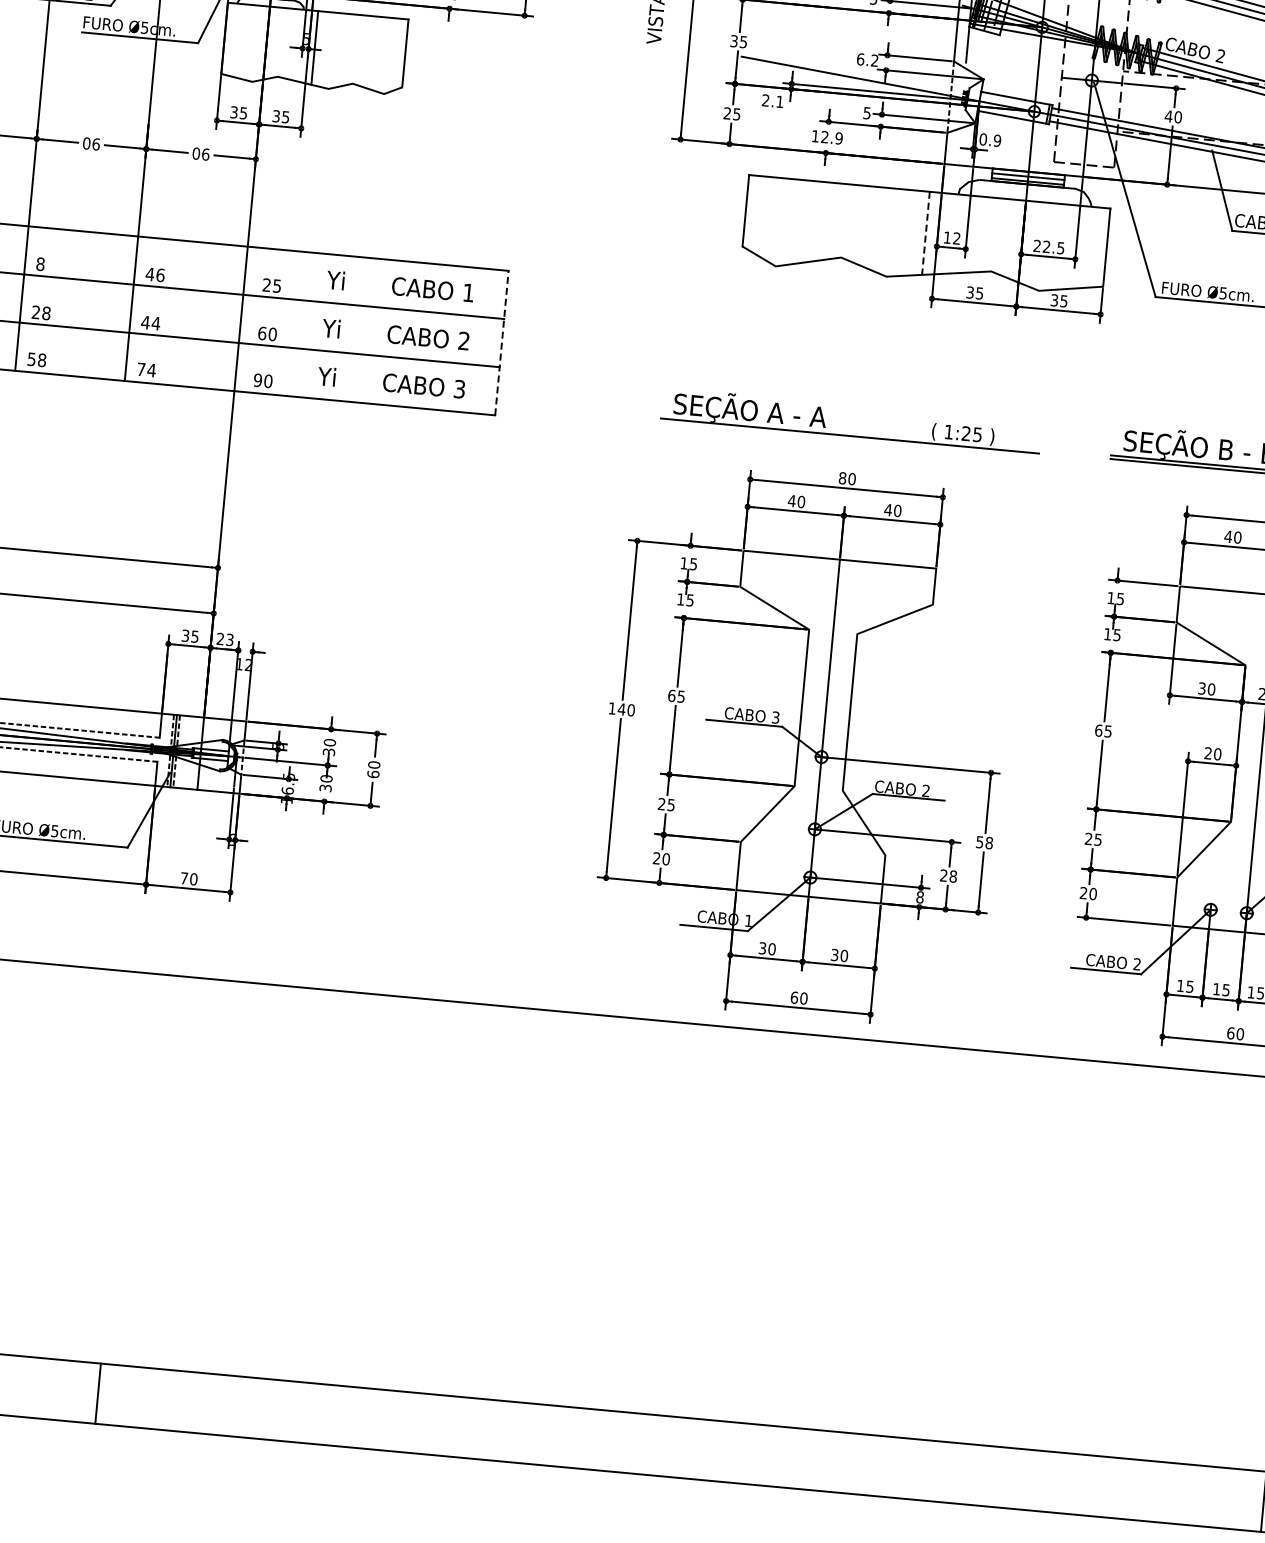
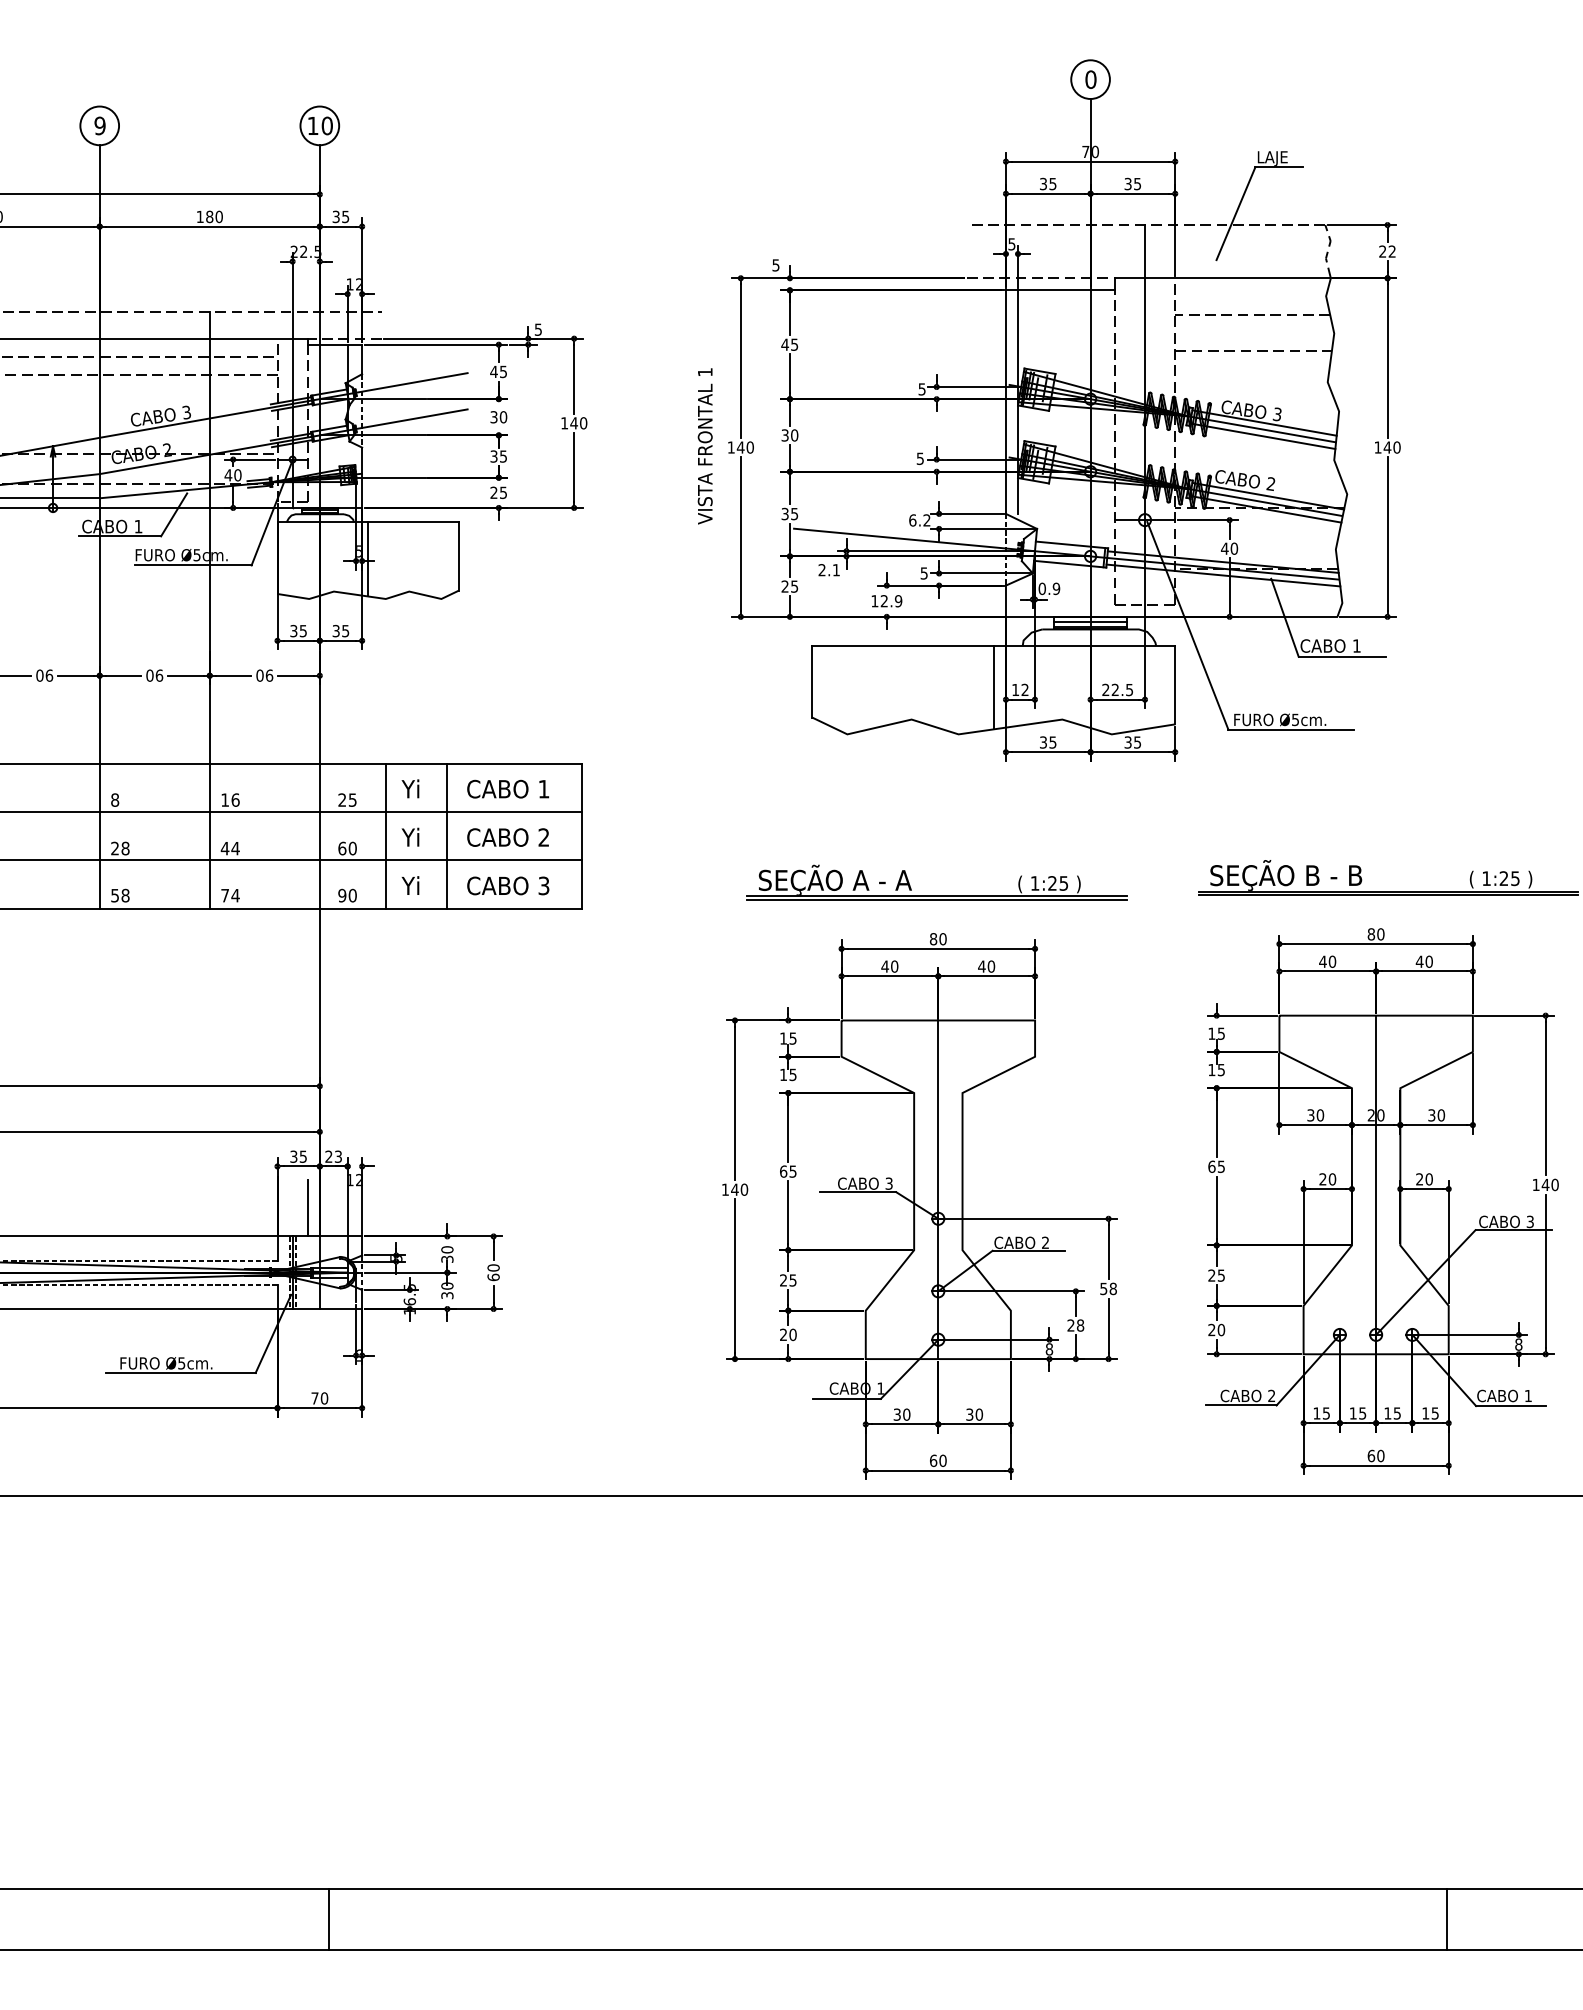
line: (925, 233) -> (993, 687), dashed -> solid
text: (149, 273) -> (224, 799), 46 -> 16
line: (307, 324) -> (386, 835), added
line: (367, 330) -> (446, 835), added
line: (501, 343) -> (581, 836), dashed -> solid
line: (849, 440) -> (936, 900), added
line: (194, 688) -> (307, 1208), added
line: (97, 1393) -> (328, 1919), moved

